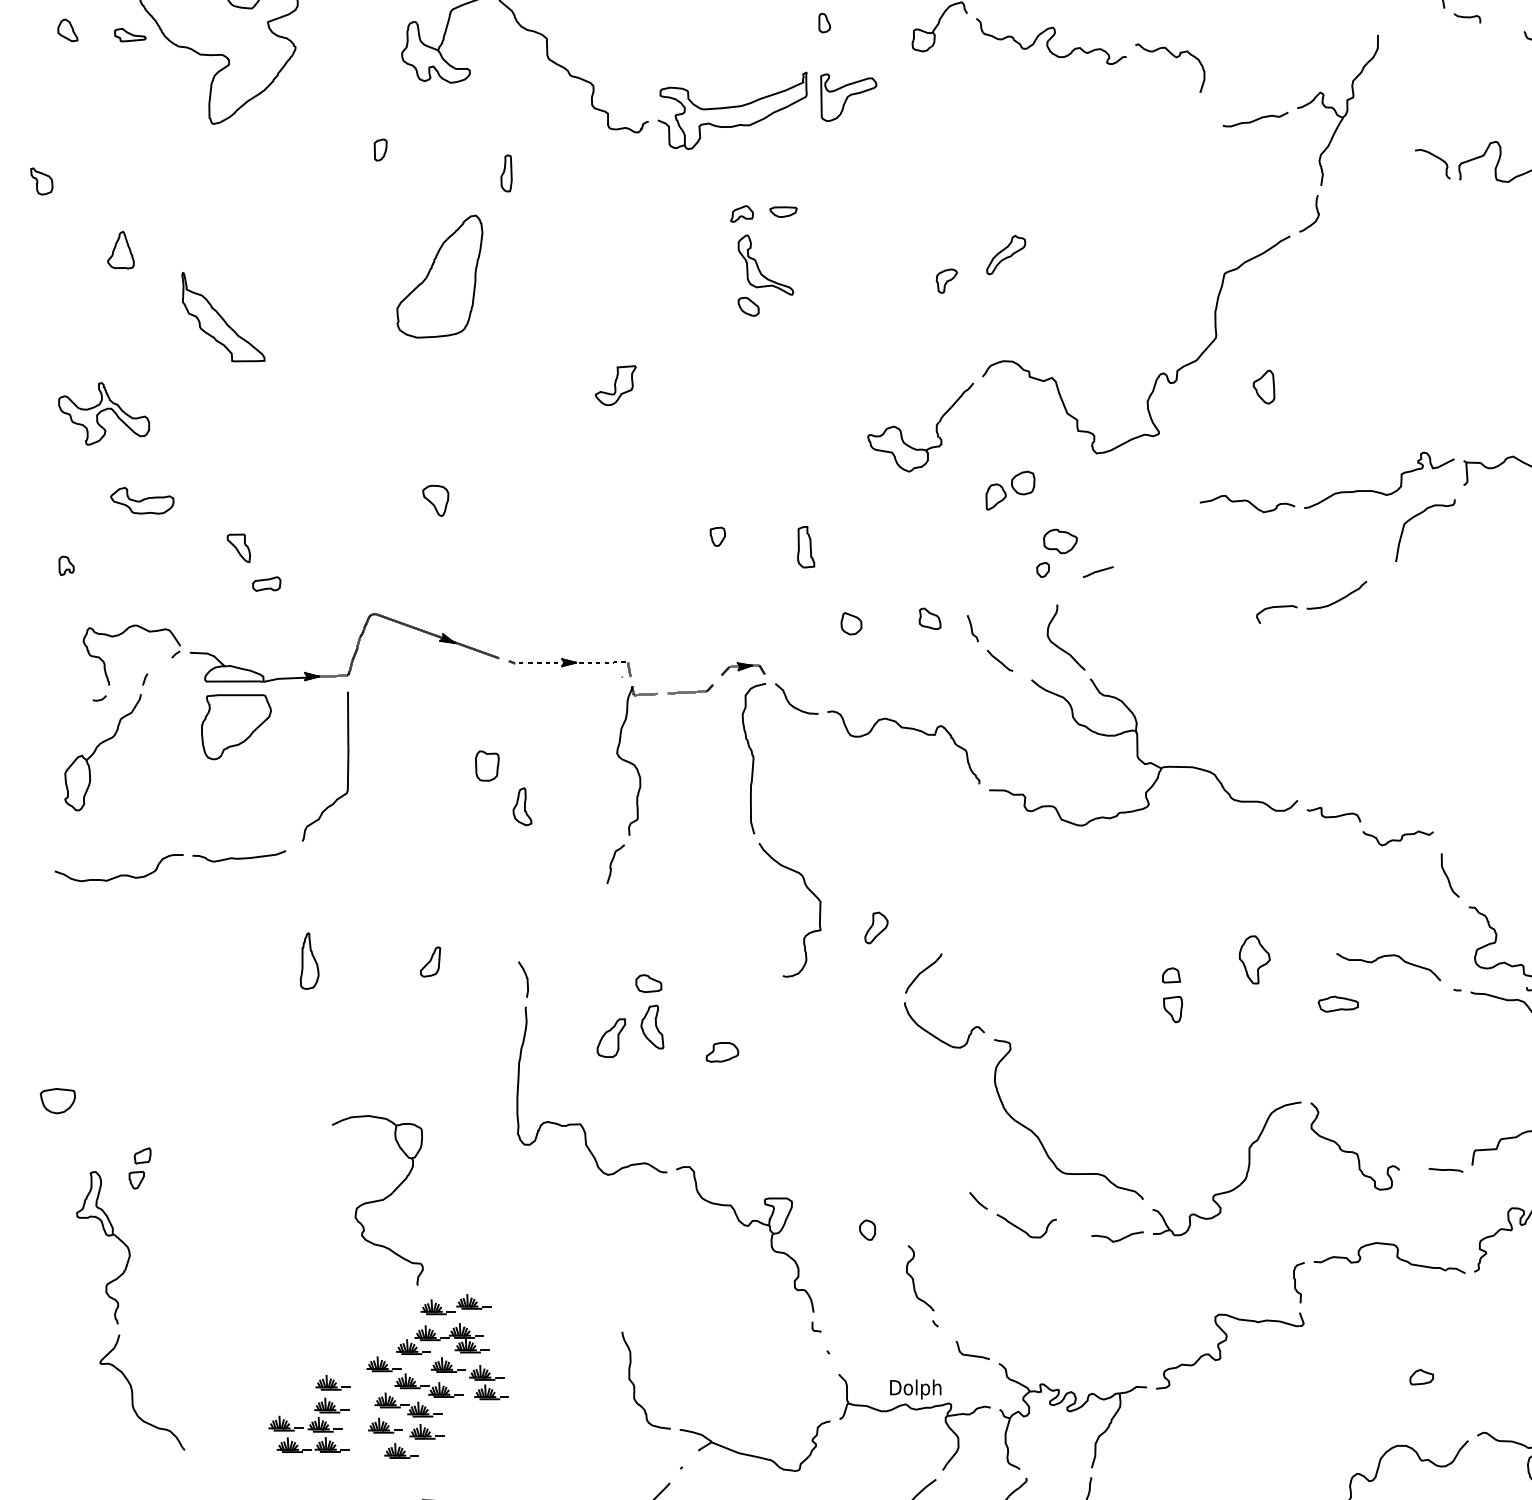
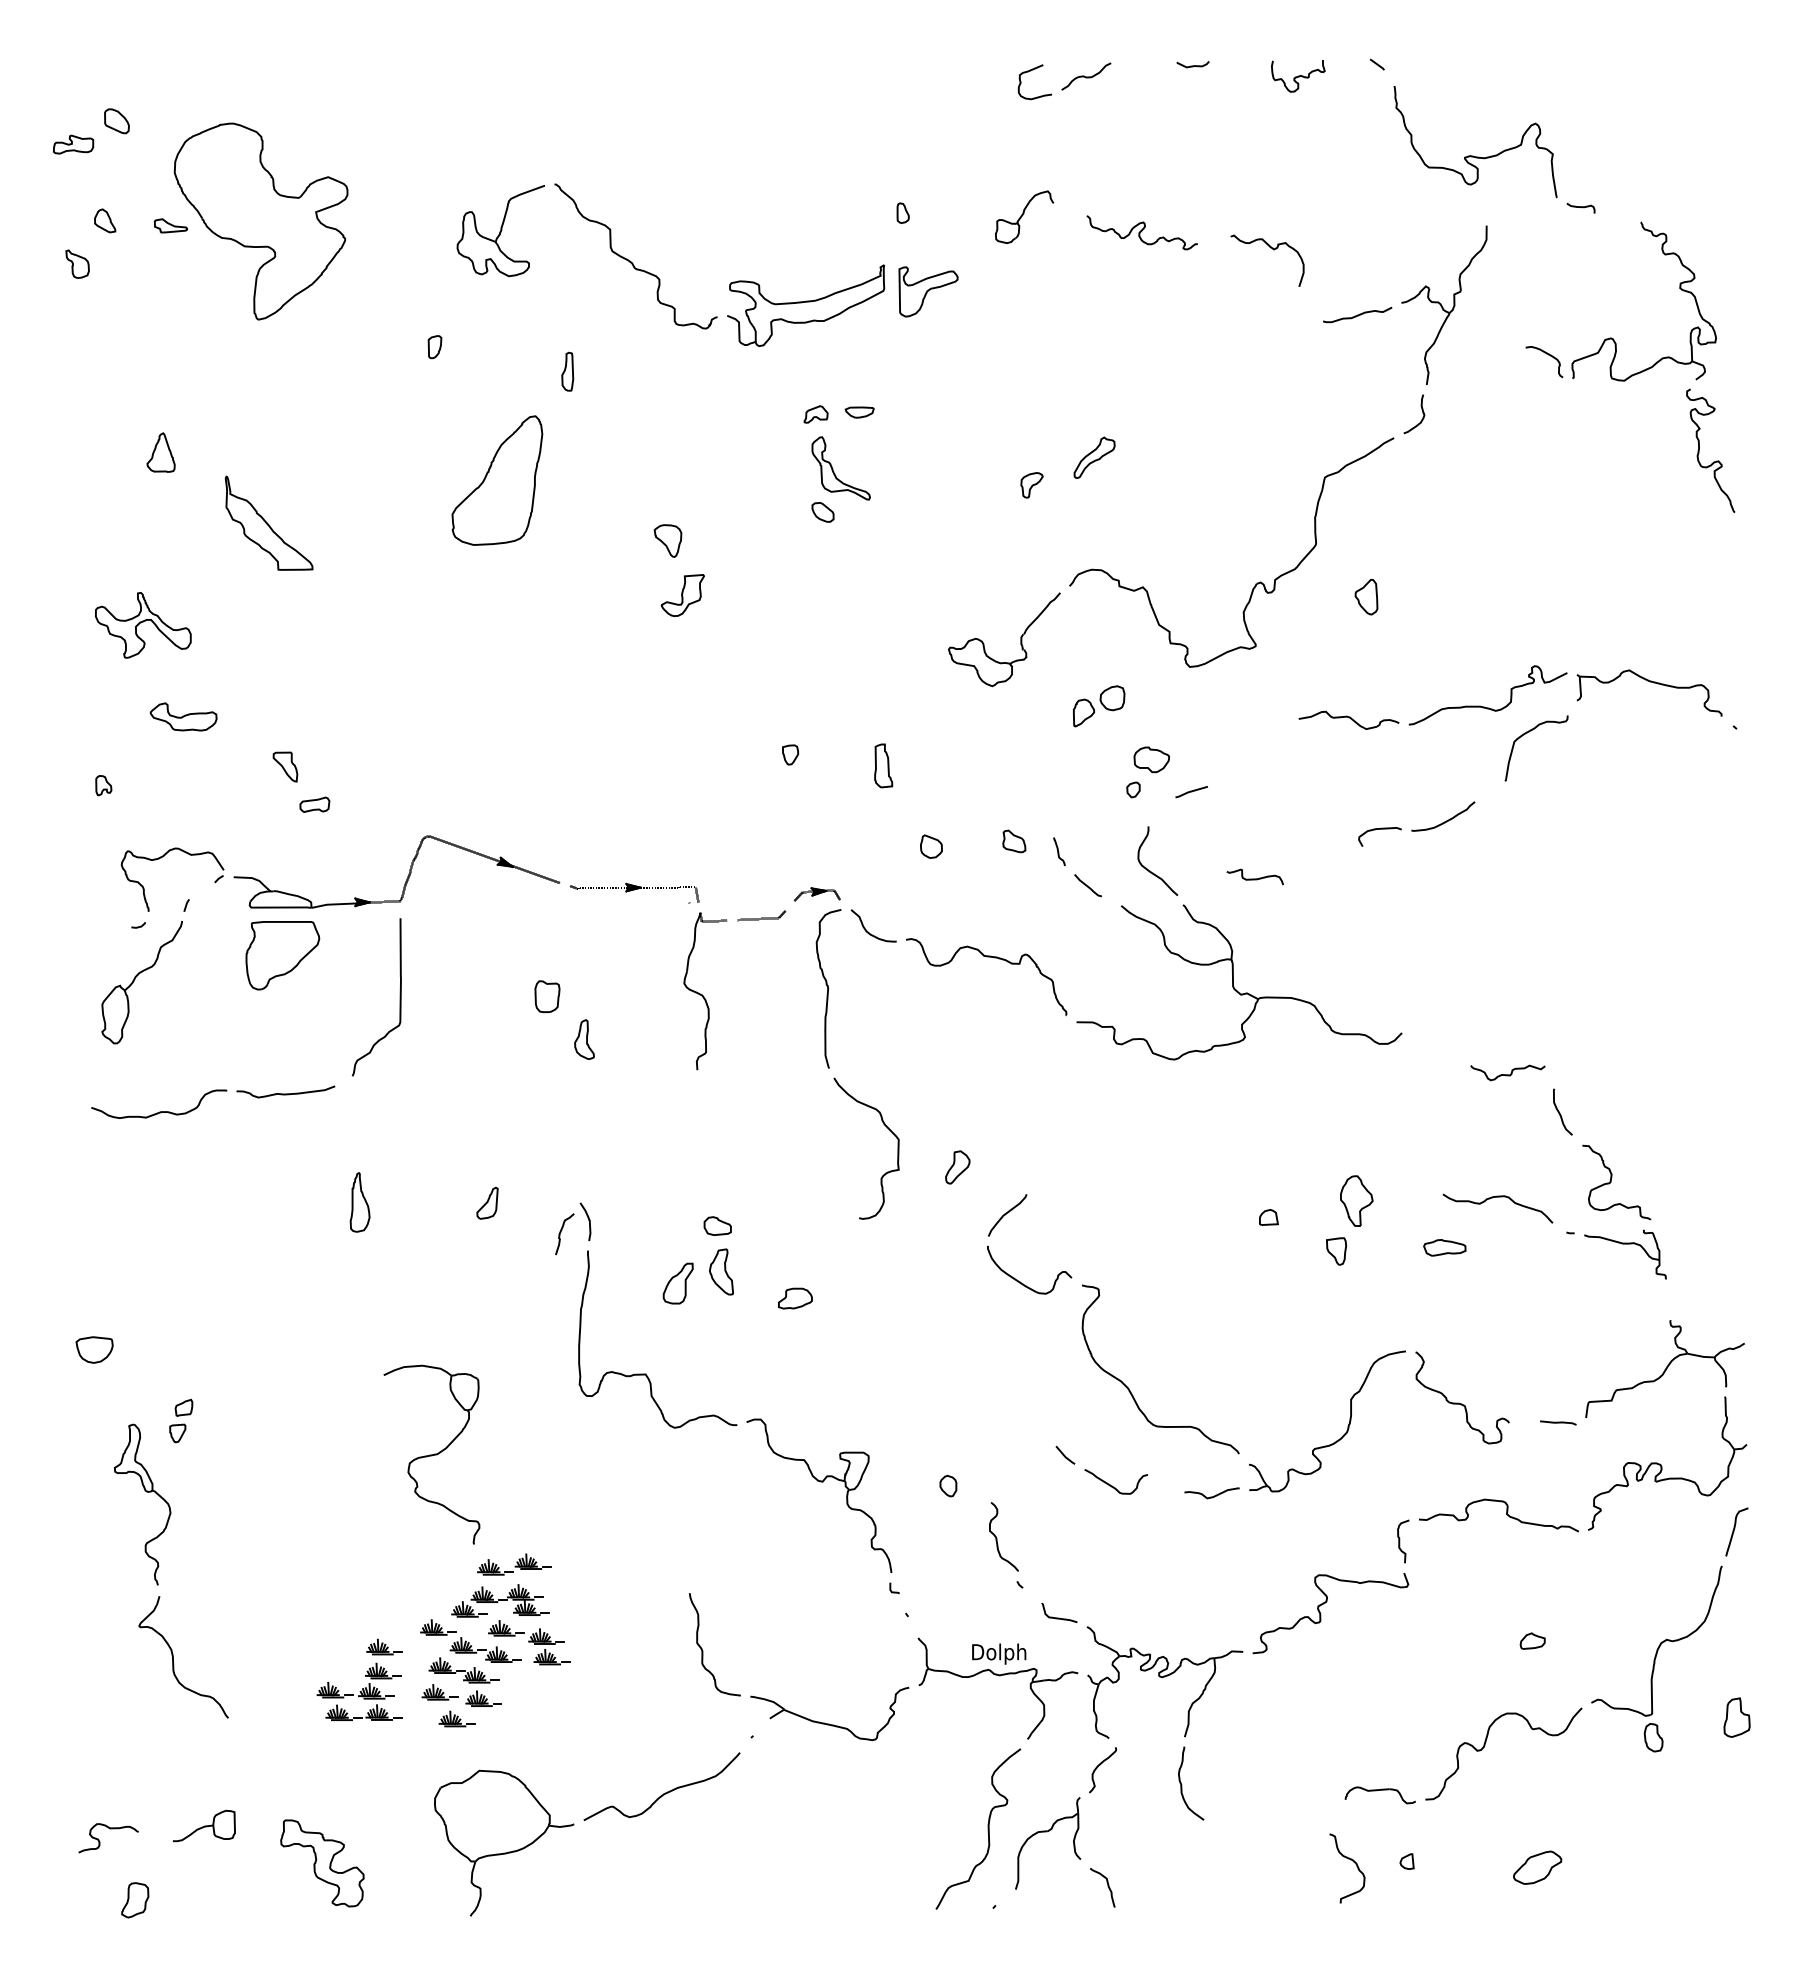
part: (1051, 41) -> (1142, 232), size x0.7
part: (41, 180) -> (77, 263), moved
part: (435, 500) -> (667, 540), moved
curve: (1333, 816) -> (1254, 878), moved
curve: (612, 862) -> (561, 1232), moved
part: (1173, 1009) -> (1336, 1251), moved

